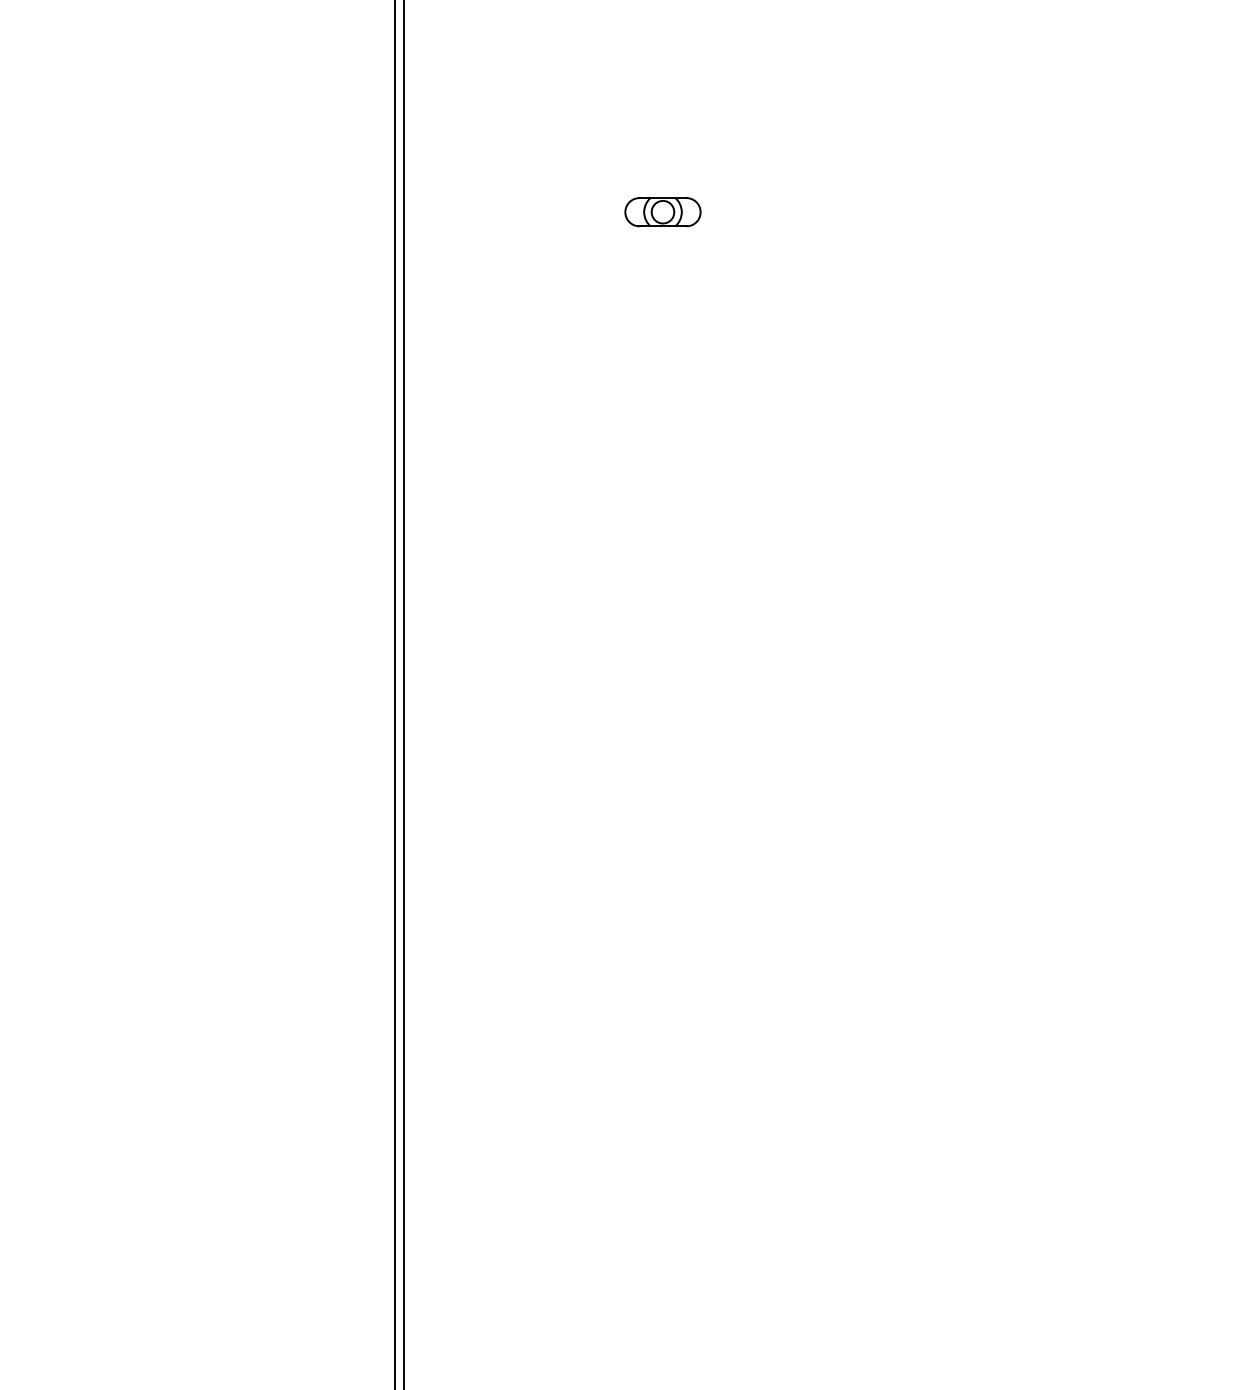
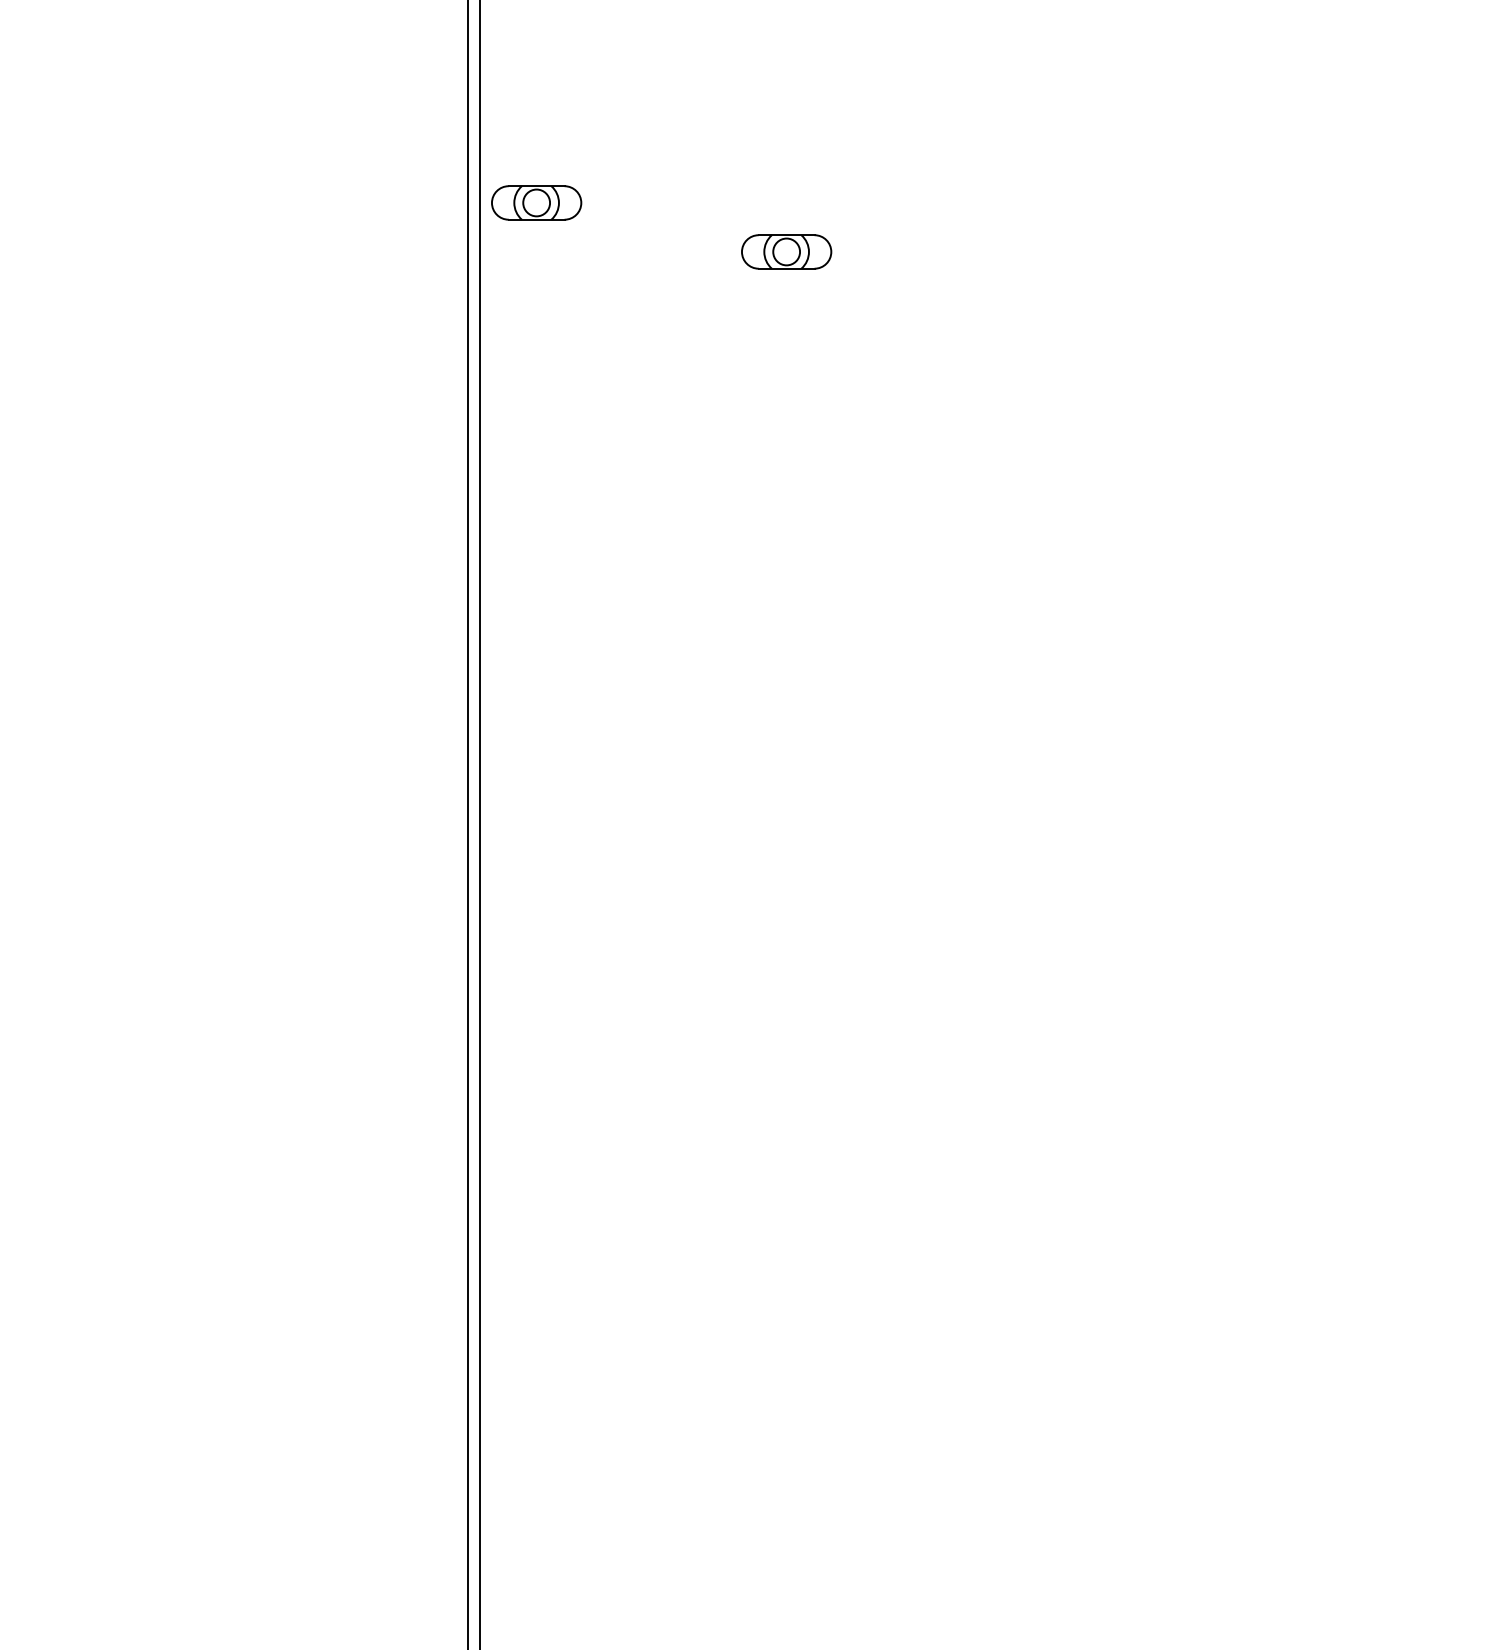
part: (452, 170) -> (536, 202), added

